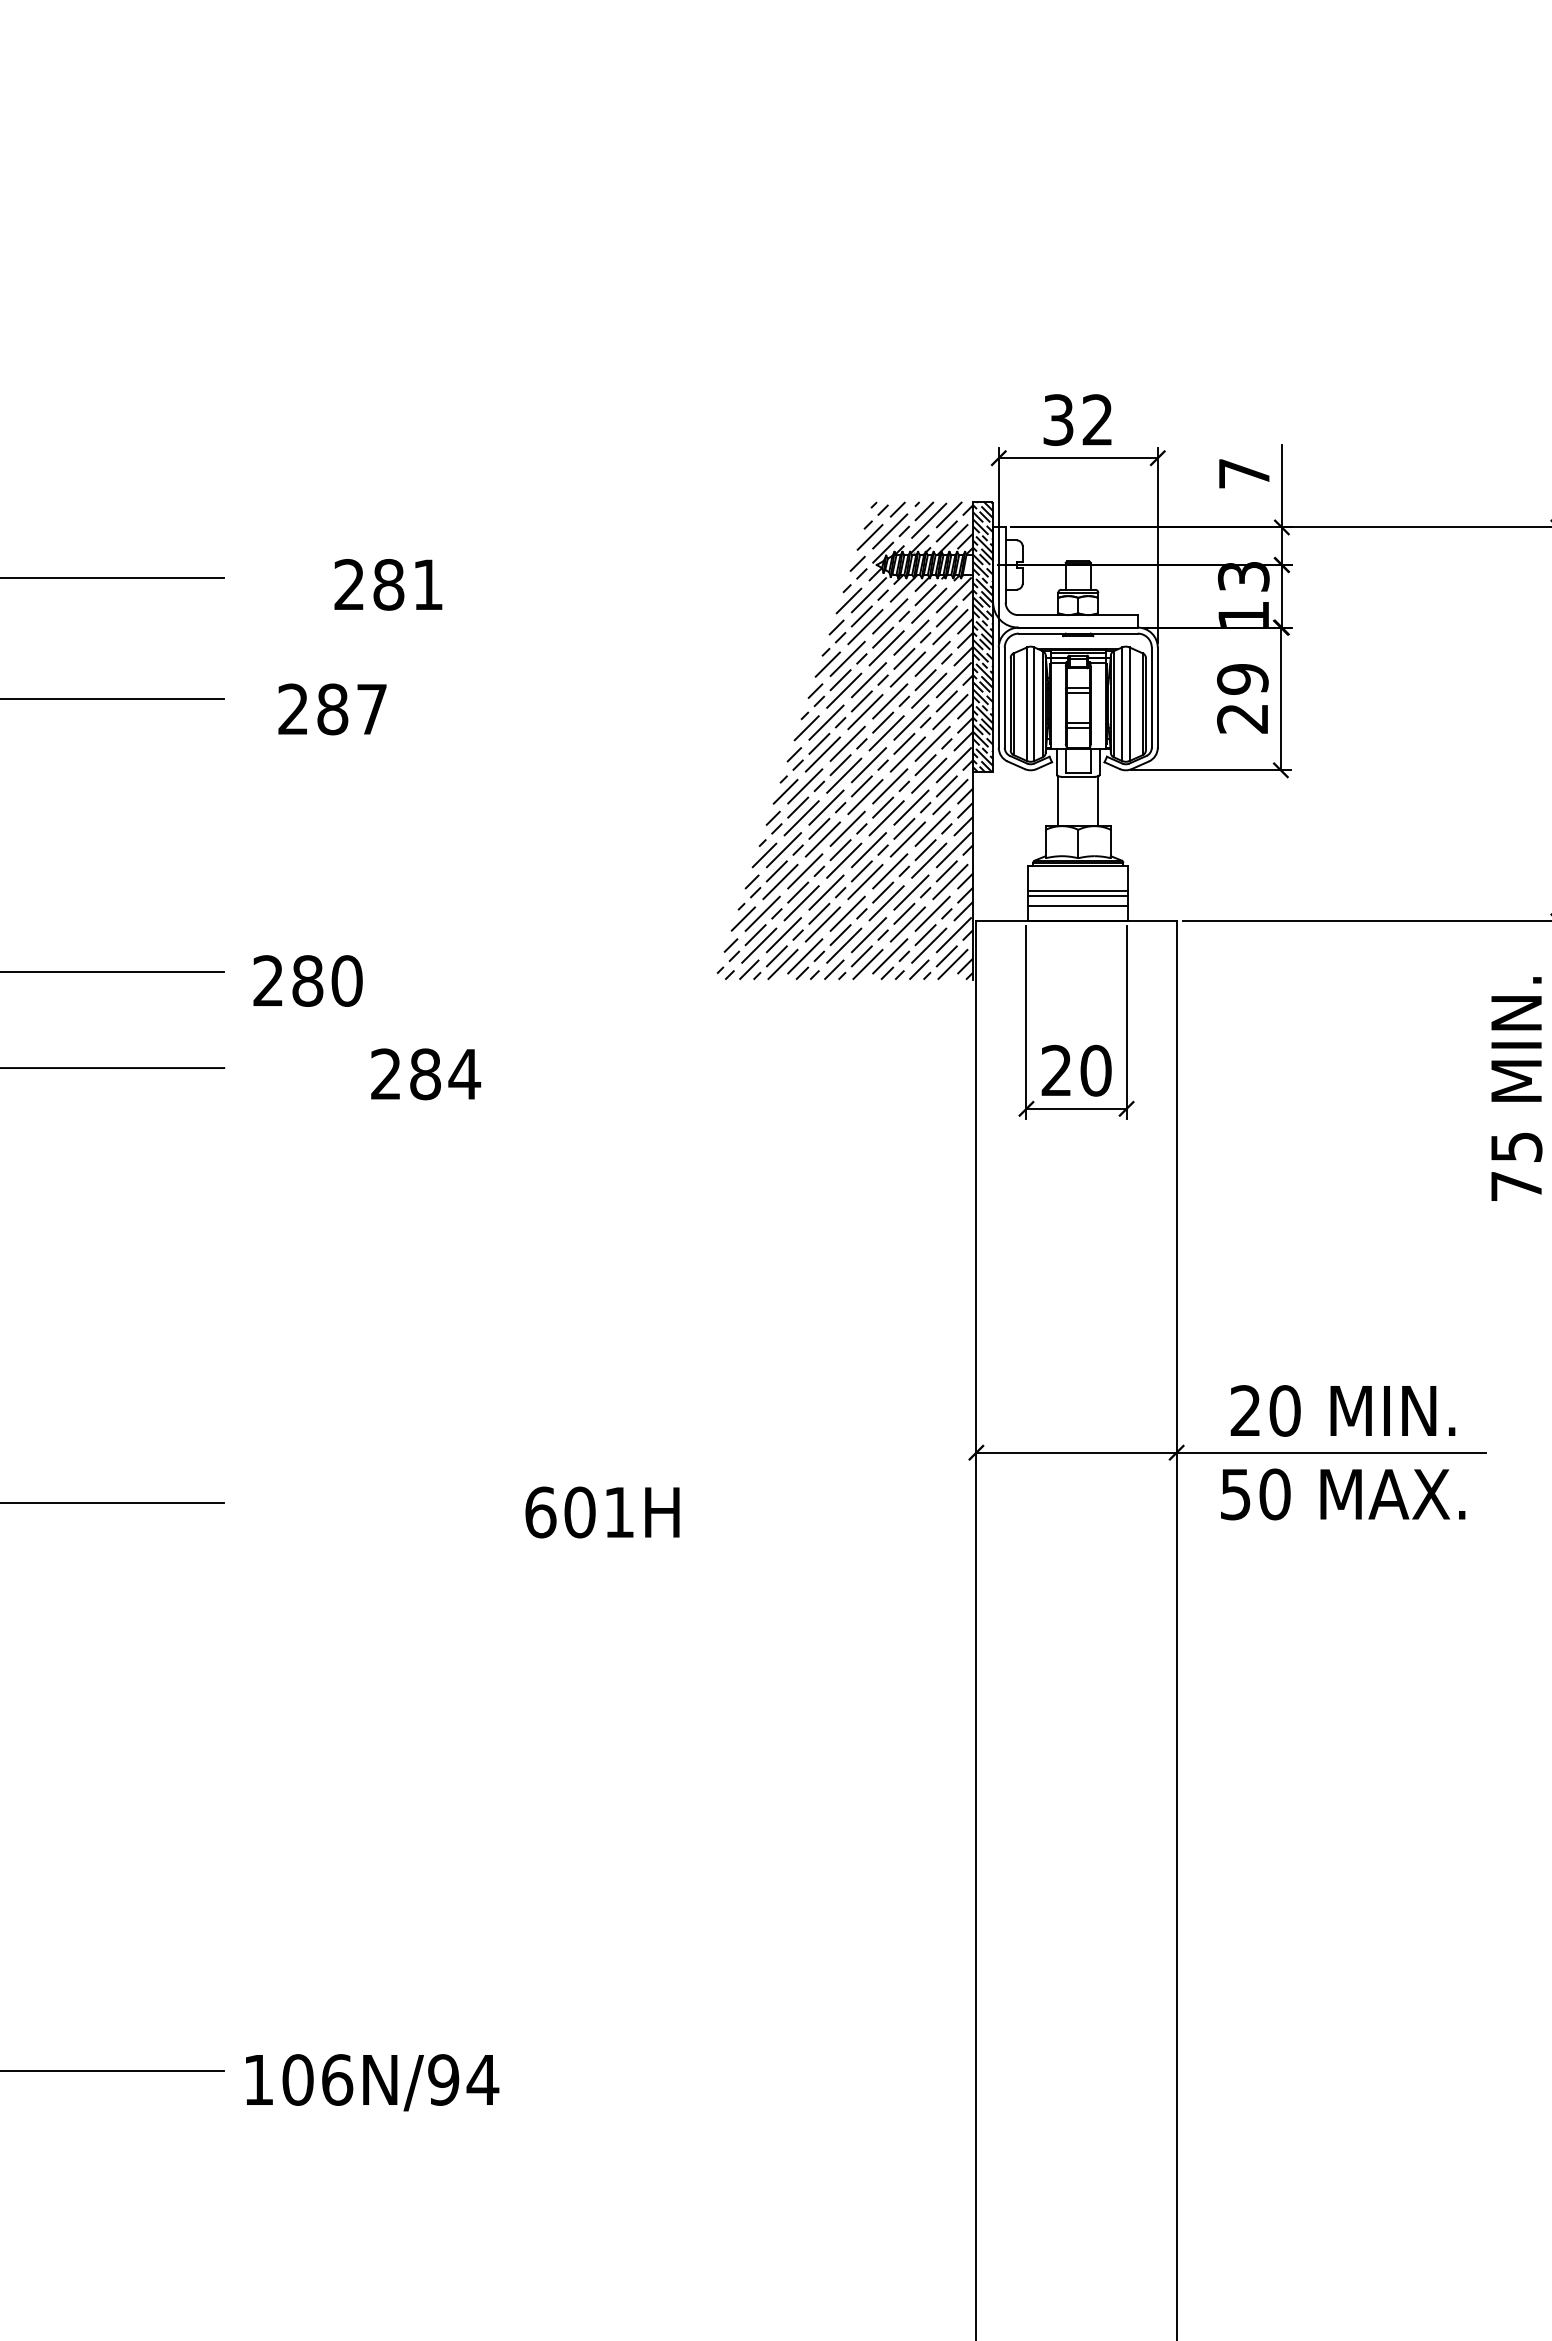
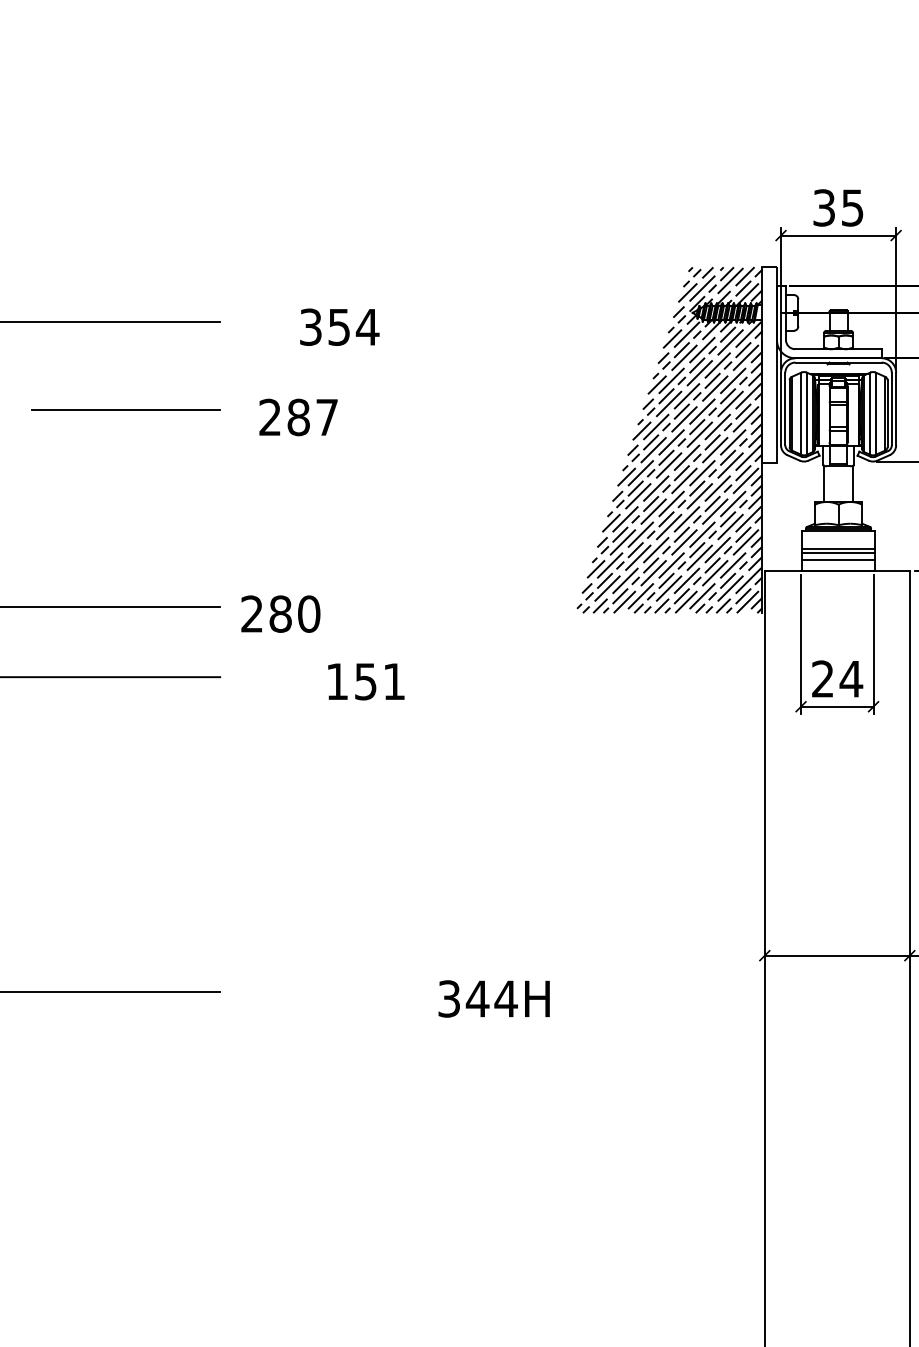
text: (1097, 419) -> (852, 207), 32 -> 35
text: (389, 584) -> (339, 327), 281 -> 354
hatch: (983, 636) -> (769, 364), removed
text: (1095, 1070) -> (851, 678), 20 -> 24
text: (426, 1074) -> (366, 681), 284 -> 151
text: (580, 1512) -> (478, 998), 601H -> 344H

